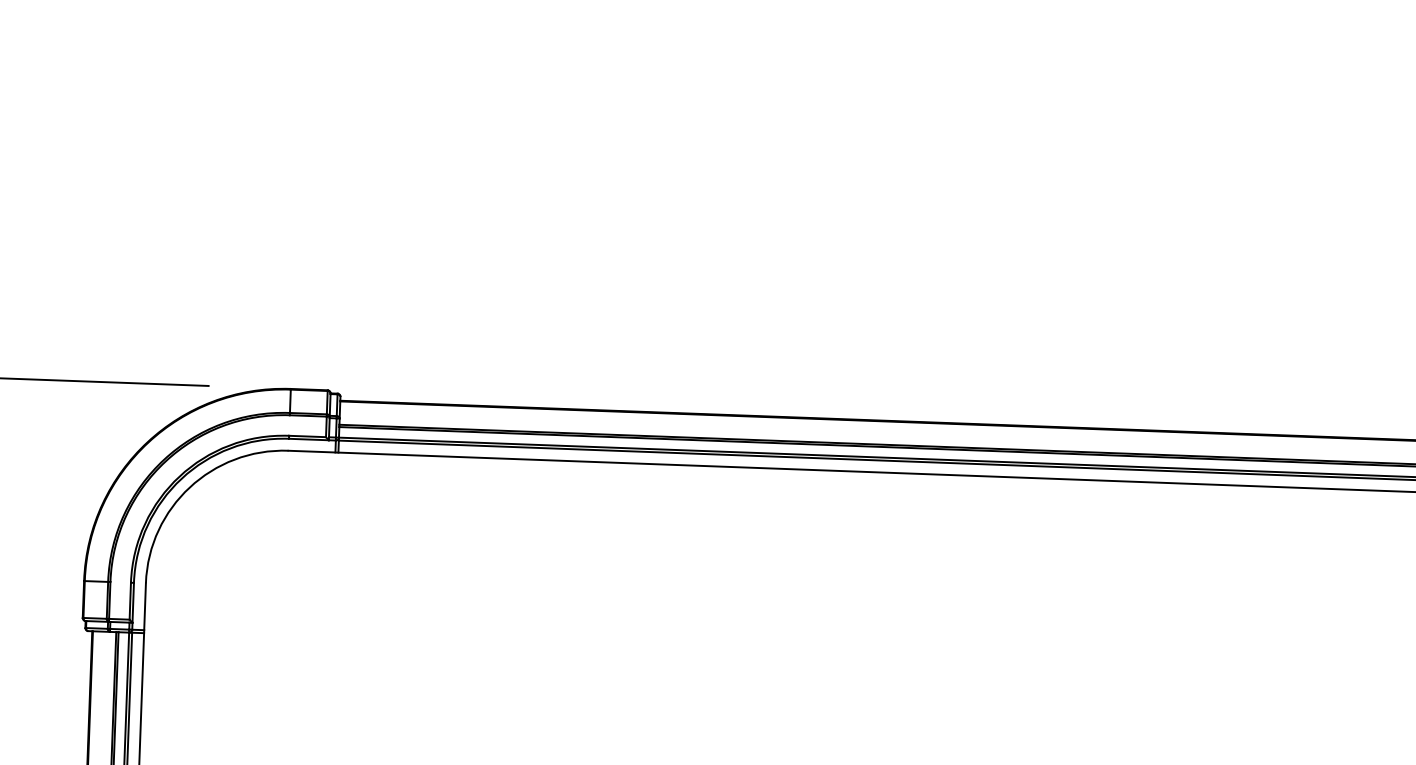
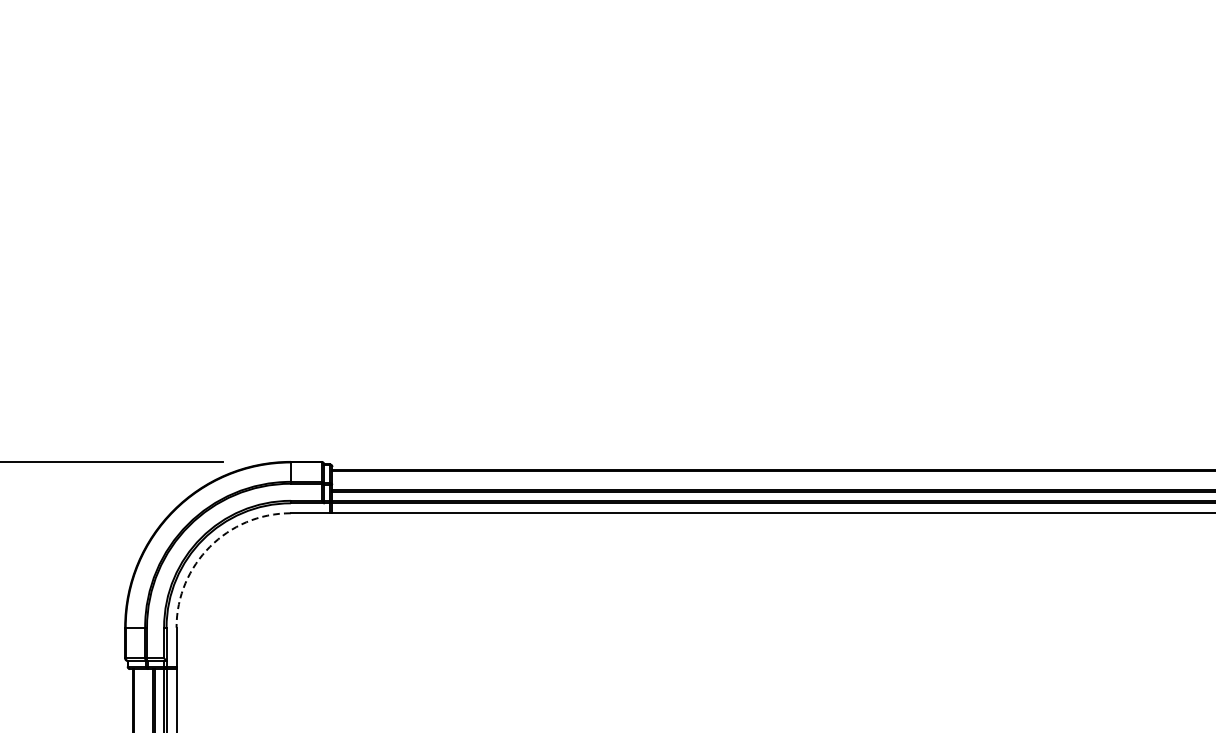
arc: (190, 487) -> (210, 546), solid -> dashed

